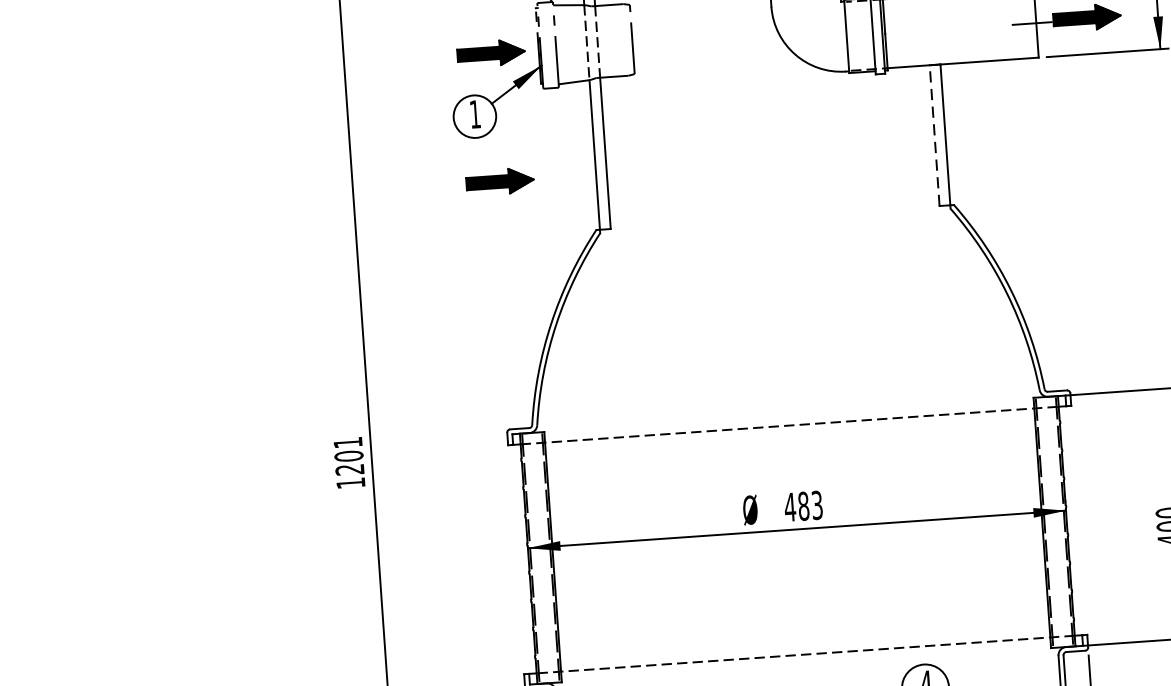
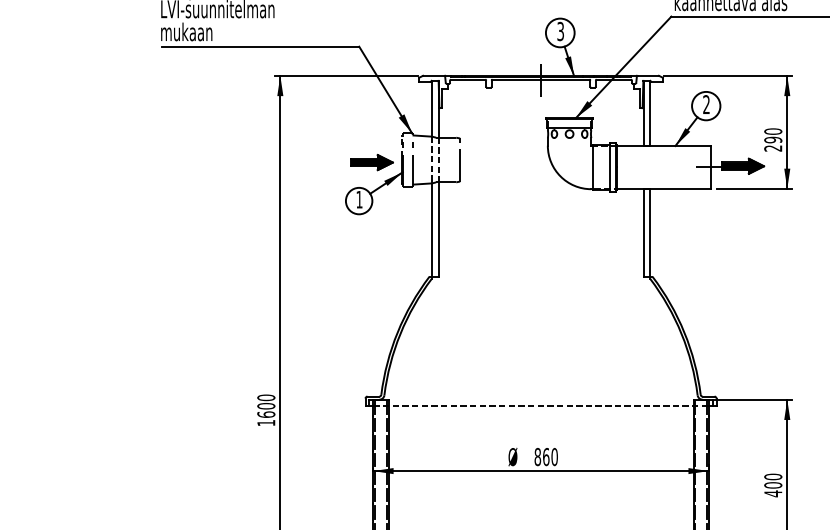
line: (934, 135) -> (643, 232), dashed -> solid
part: (499, 181) -> (371, 242), removed
text: (349, 455) -> (266, 405), 1201 -> 1600
text: (802, 505) -> (545, 456), 483 -> 860

